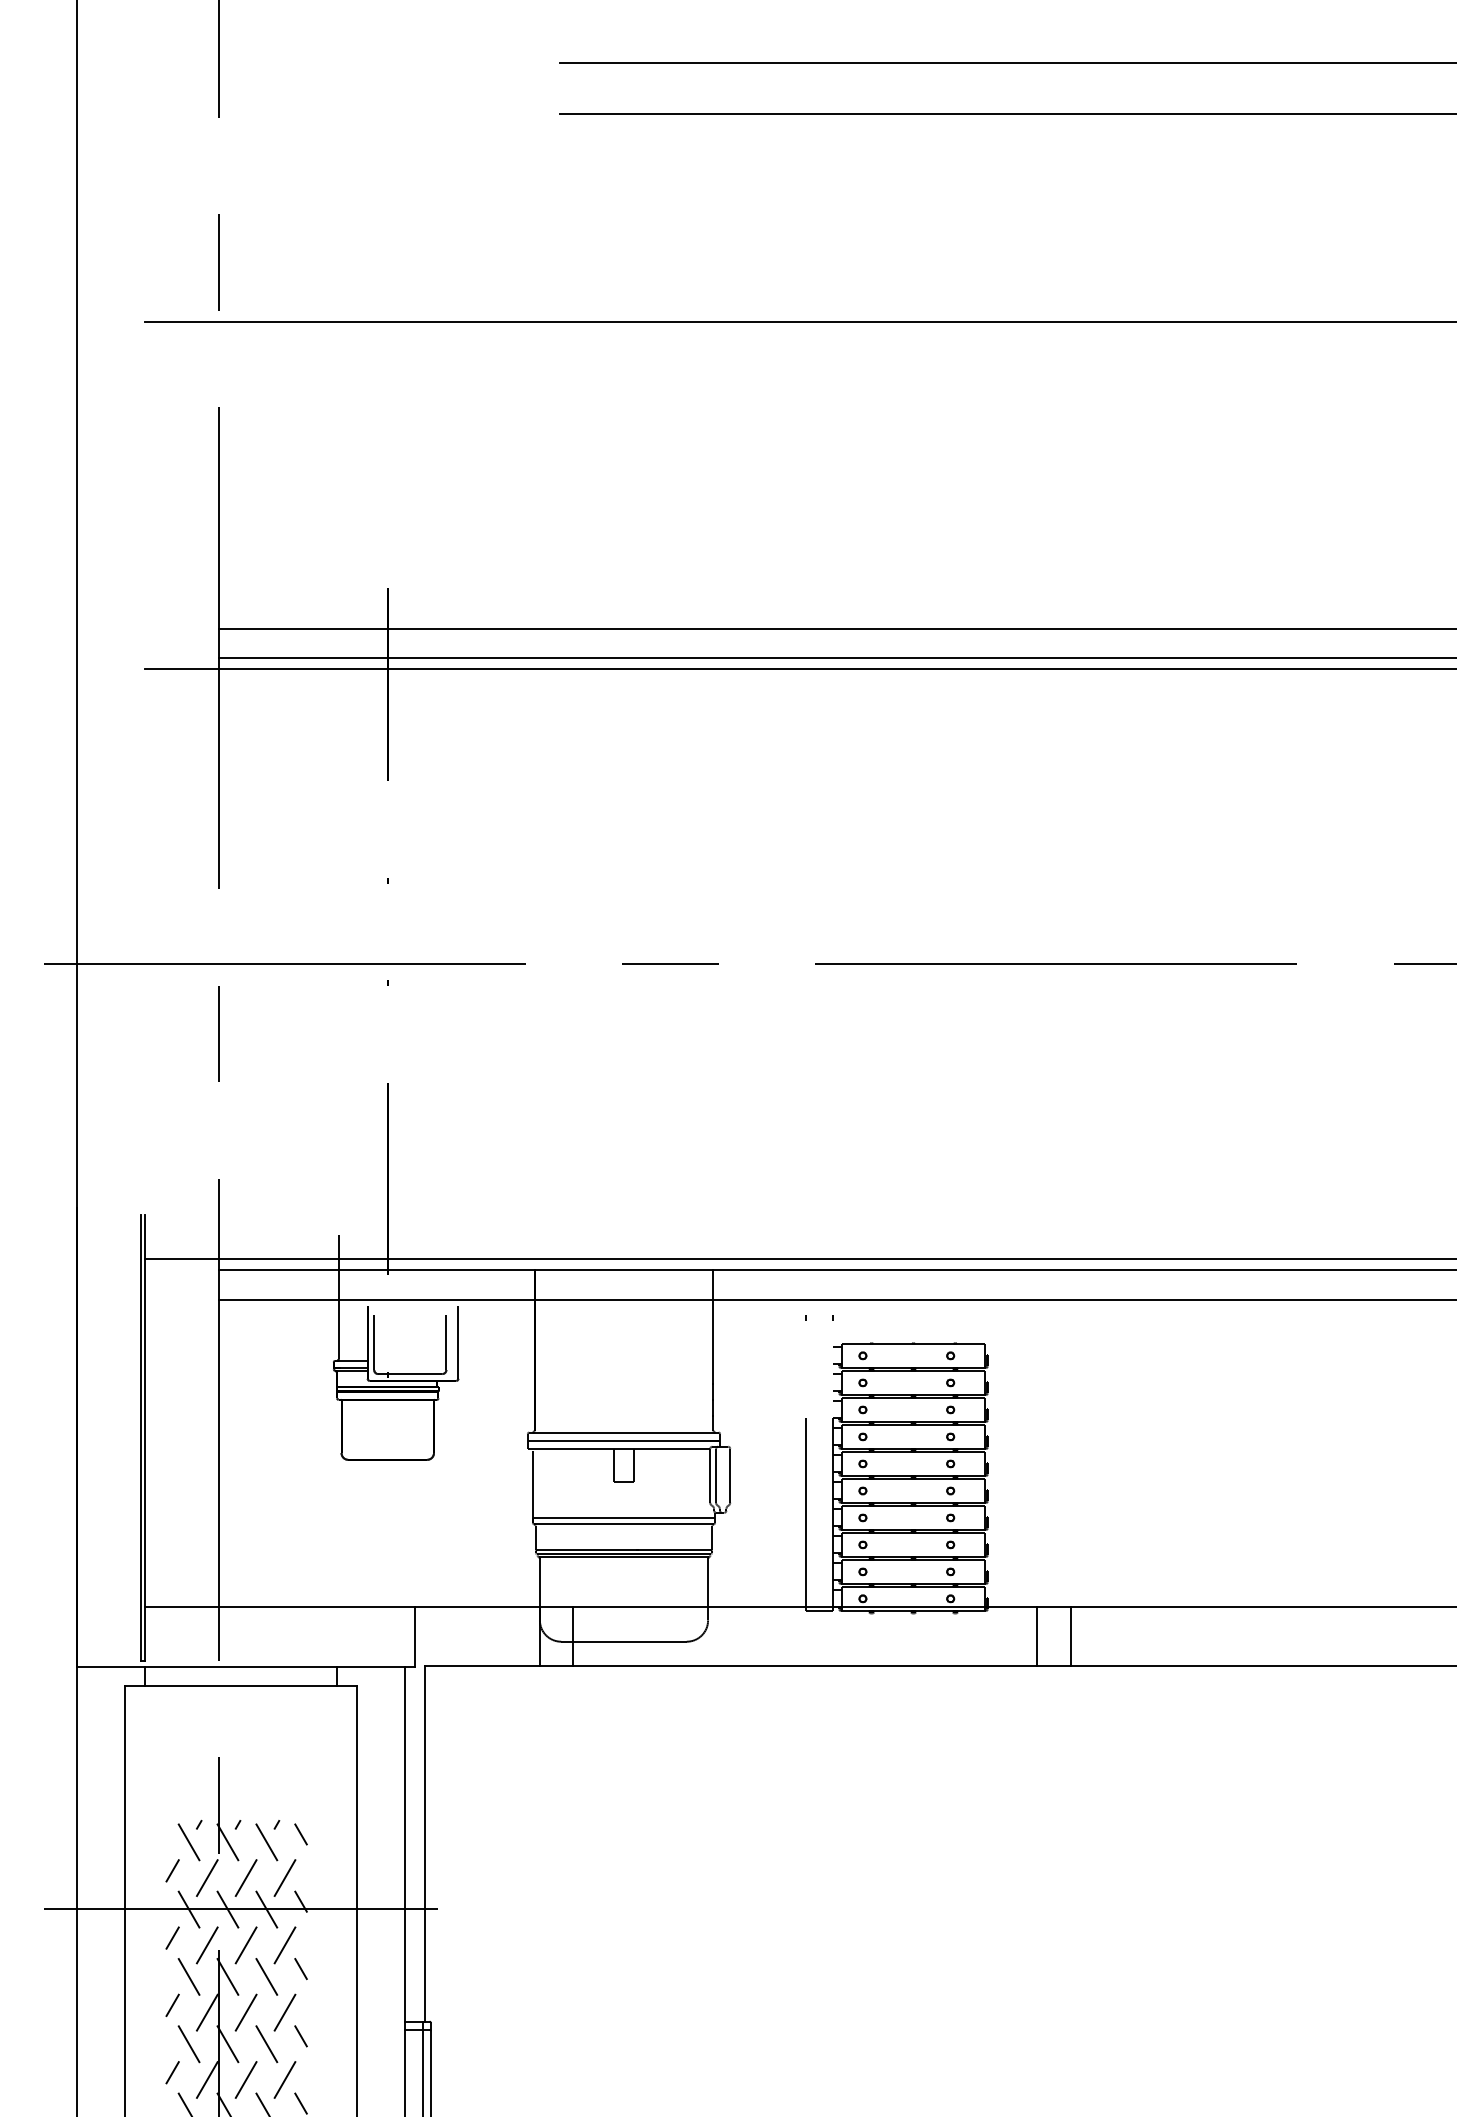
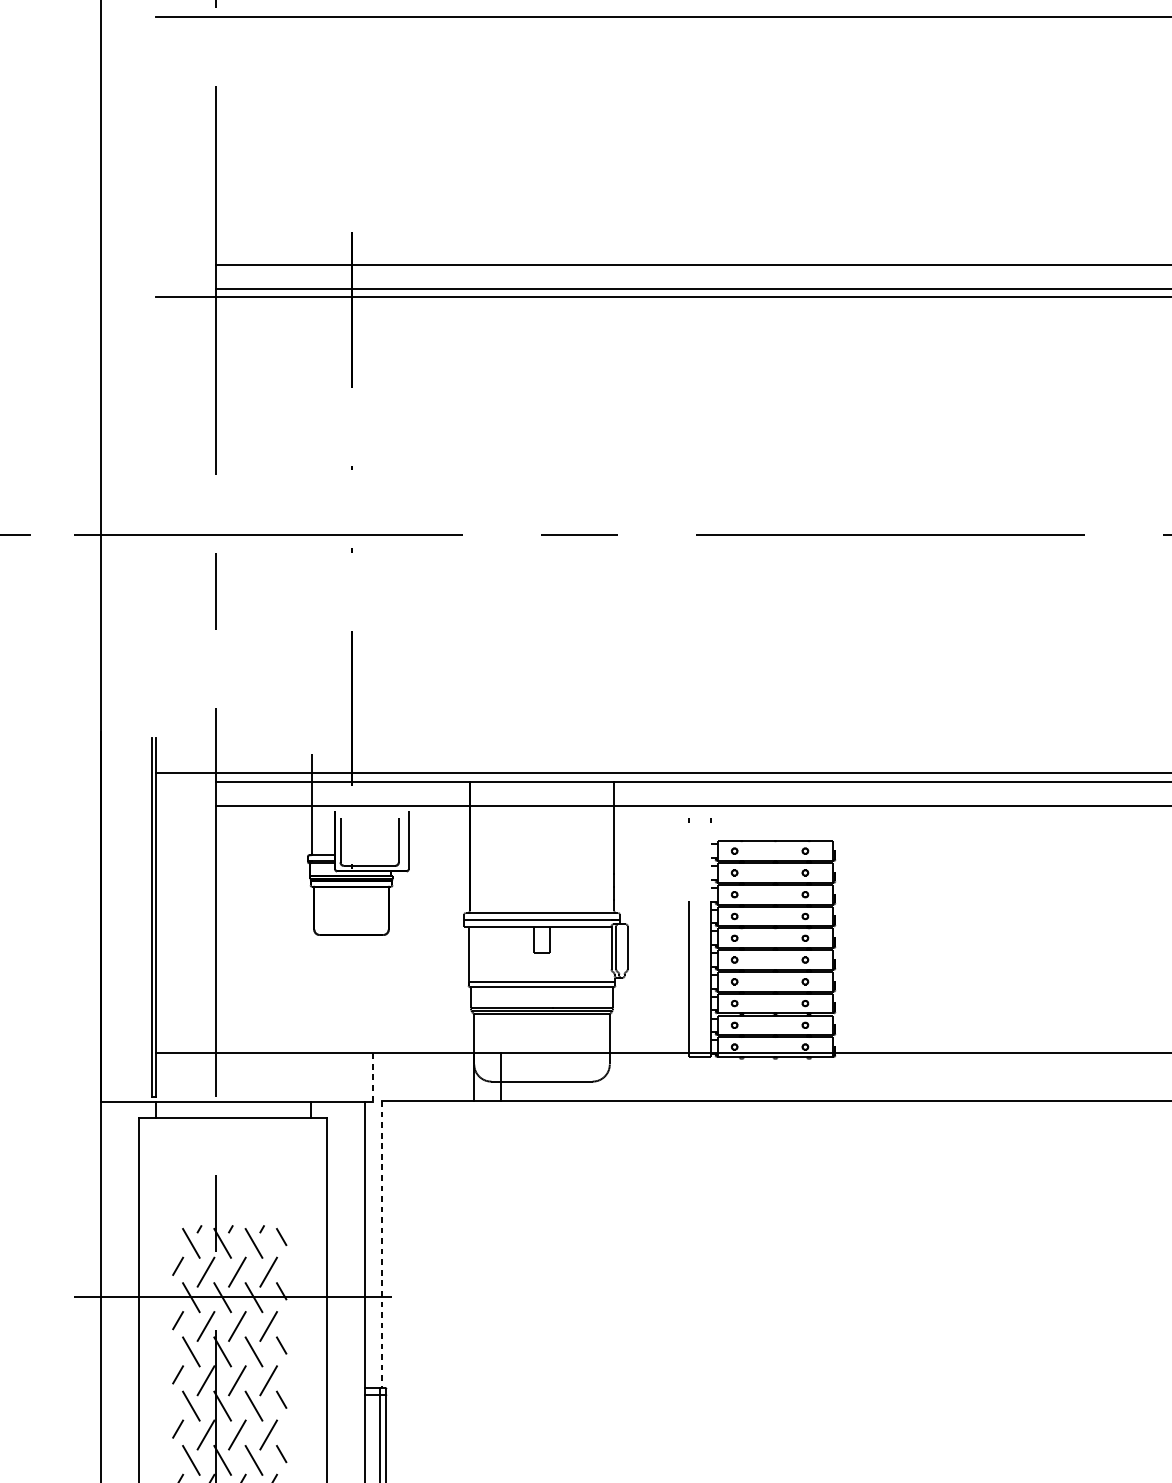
line: (1037, 1636) -> (875, 1077), removed
line: (1071, 1636) -> (902, 1077), removed
line: (414, 1637) -> (373, 1078), solid -> dashed
line: (424, 1843) -> (381, 1244), solid -> dashed

